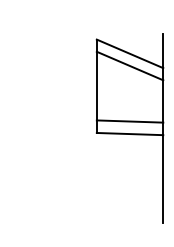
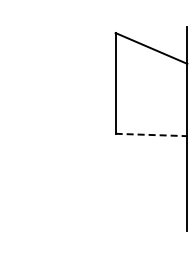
line: (130, 65) -> (151, 61), removed
line: (130, 121) -> (151, 121), removed
line: (130, 133) -> (151, 134), solid -> dashed

